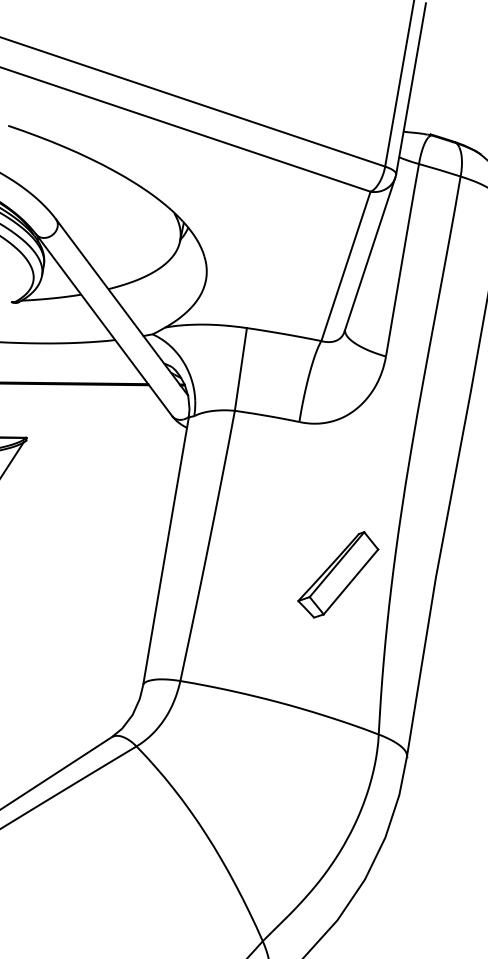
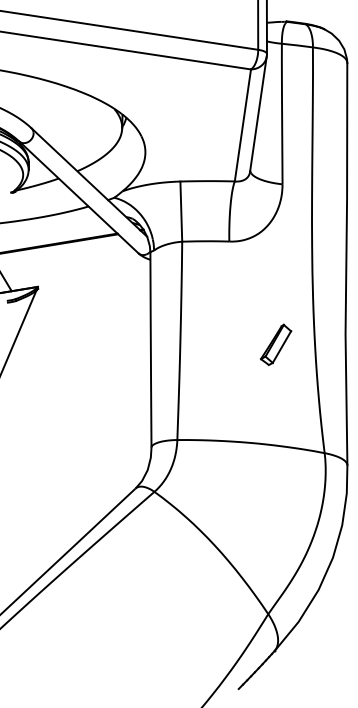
part: (337, 573) -> (275, 344), size x0.6

